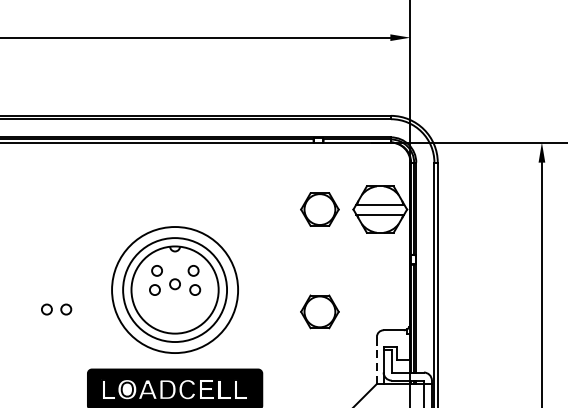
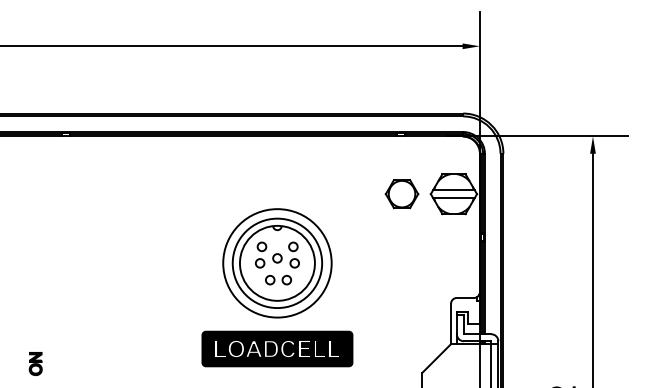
part: (56, 309) -> (278, 280), moved
part: (319, 312) -> (401, 282), removed
line: (377, 359) -> (451, 323), dashed -> solid
fill: (127, 390) -> (236, 349), added

